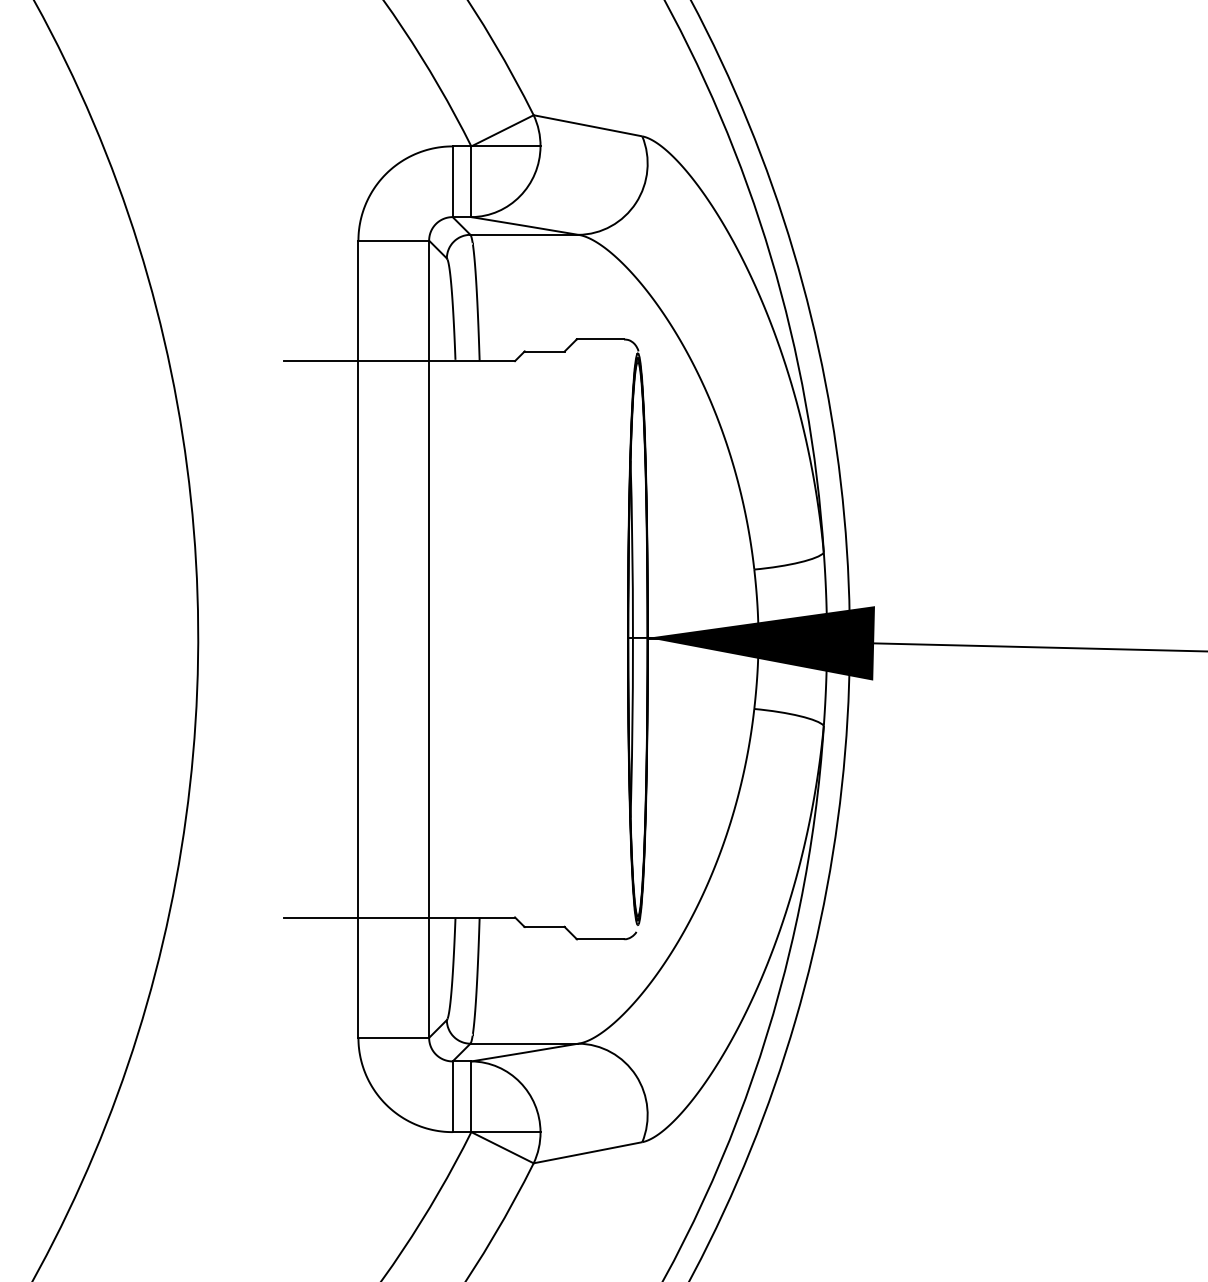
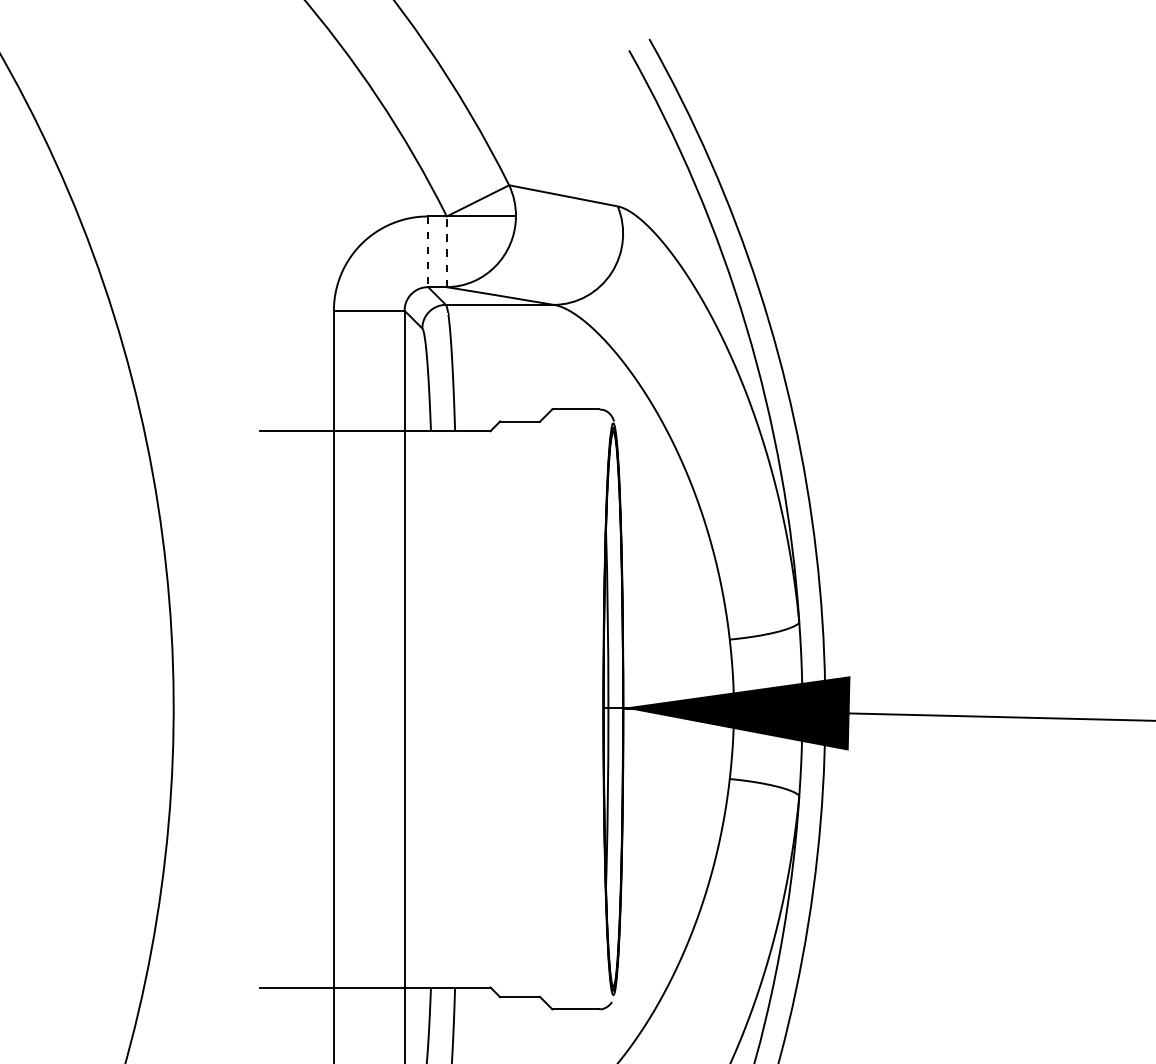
line: (471, 181) -> (446, 251), solid -> dashed
line: (452, 182) -> (427, 252), solid -> dashed

